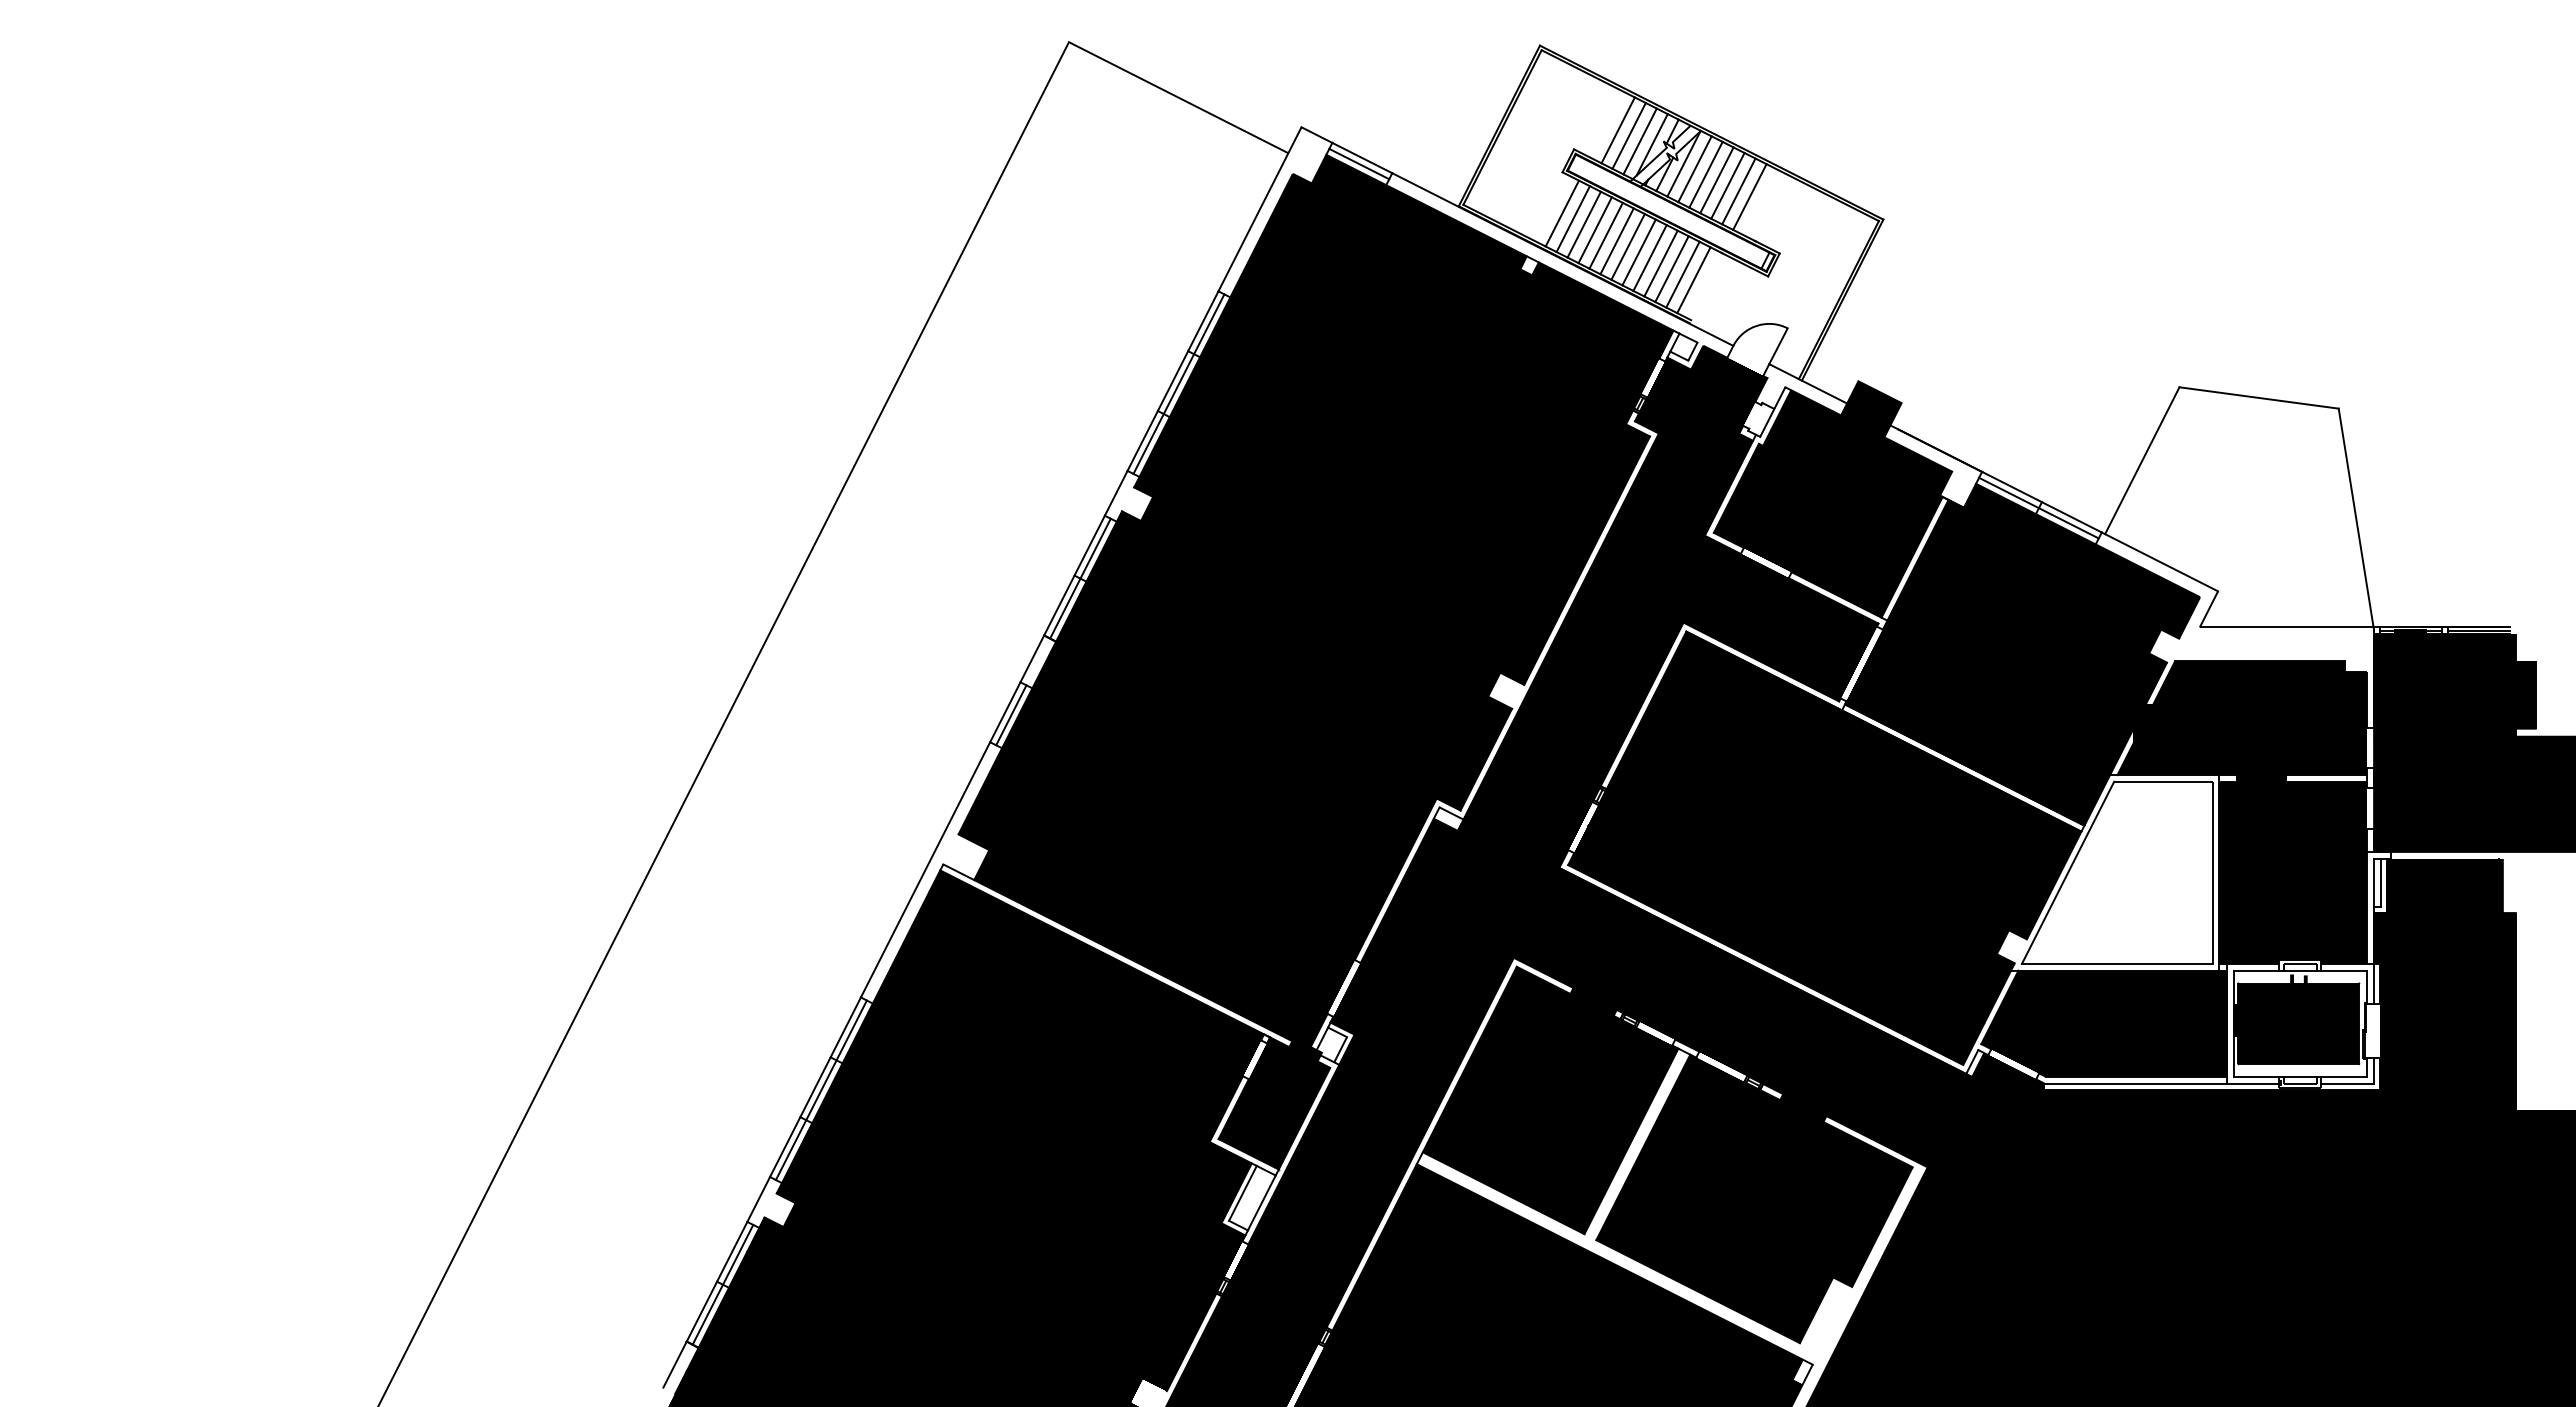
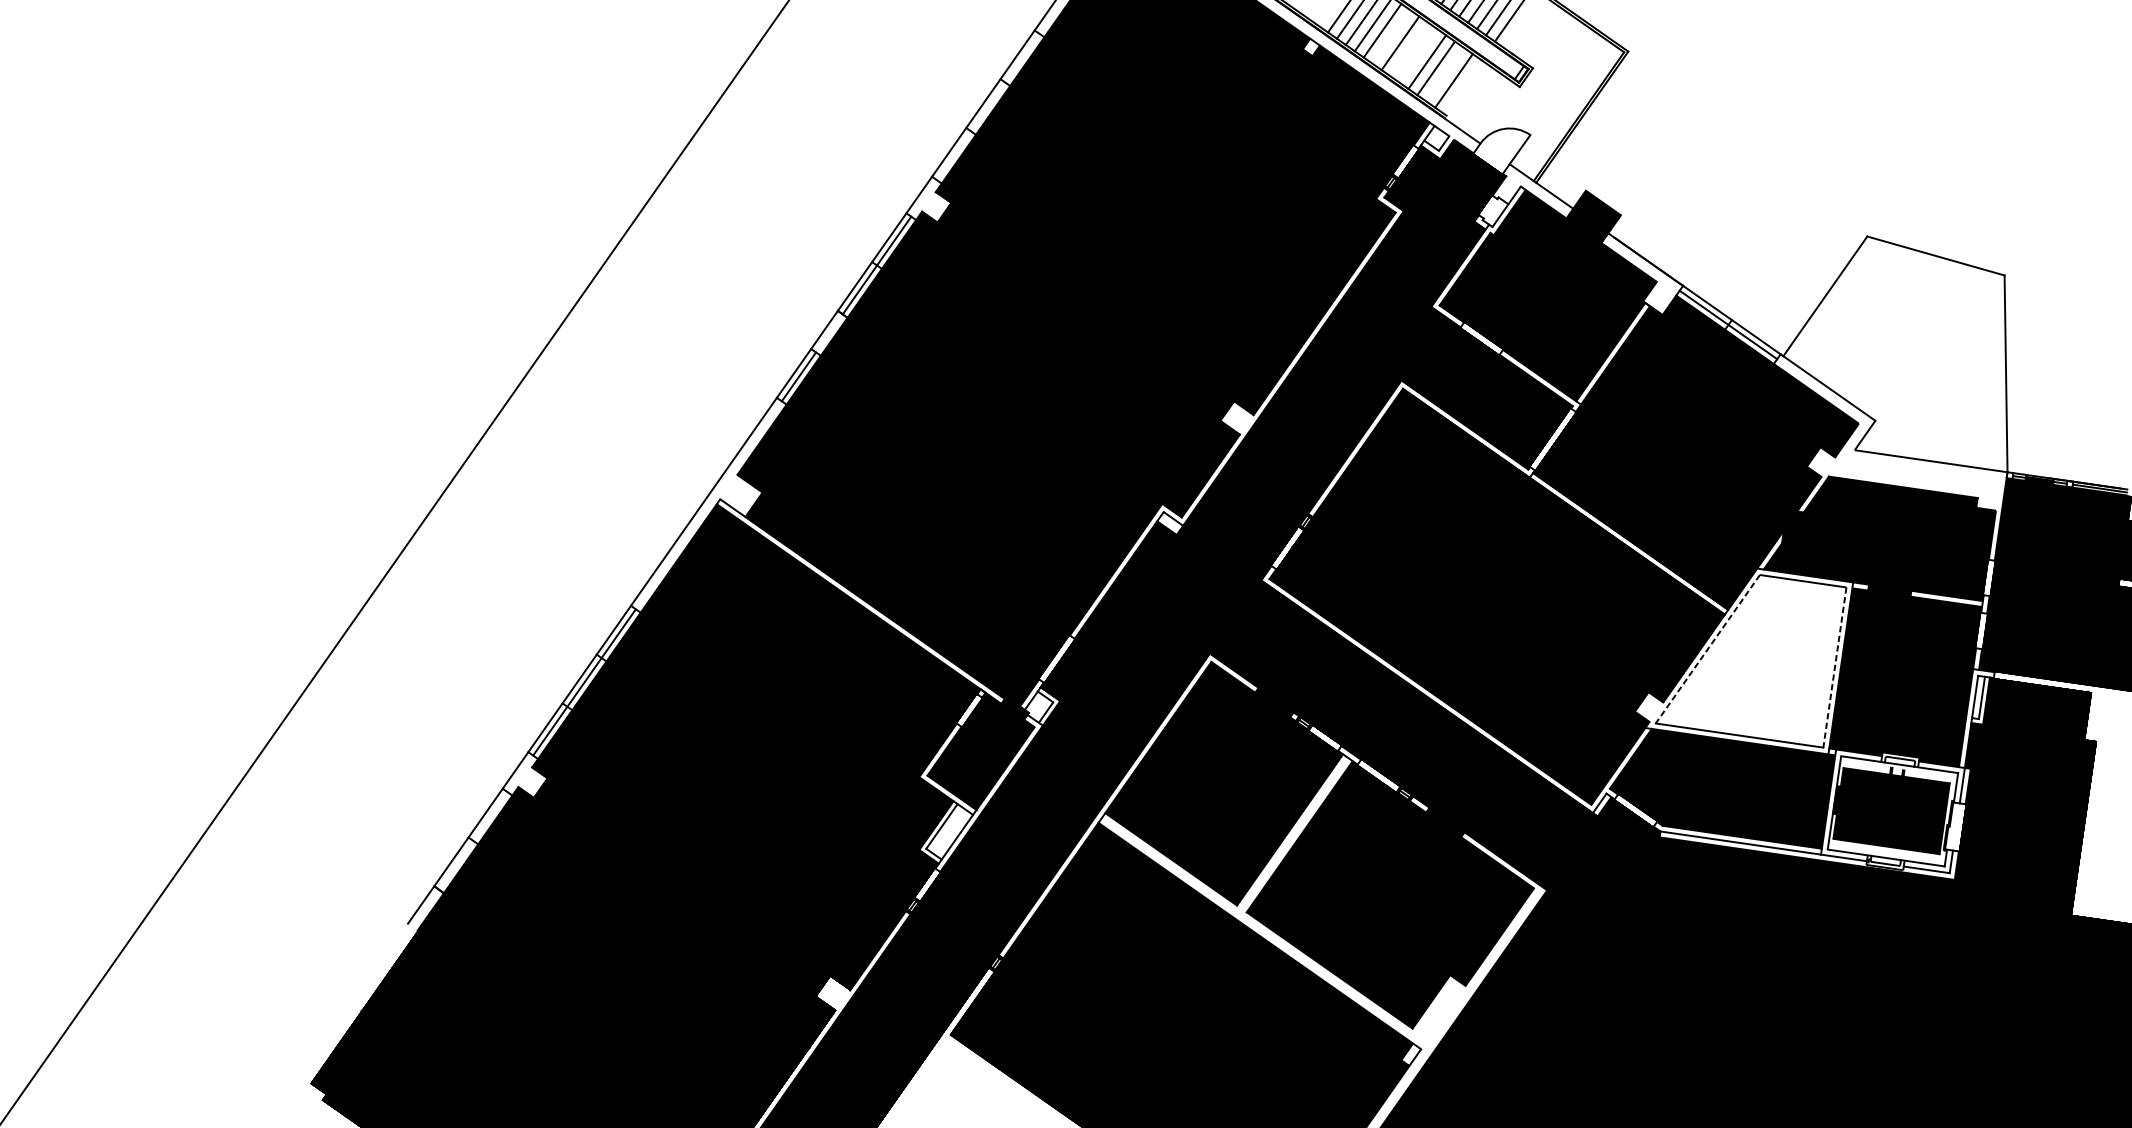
line: (1616, 241) -> (1390, 37), removed
line: (1638, 252) -> (1408, 49), removed
line: (1649, 257) -> (1417, 55), removed
line: (1682, 274) -> (1444, 74), removed
line: (1178, 383) -> (987, 106), removed
line: (2067, 873) -> (1707, 649), solid -> dashed
line: (2212, 873) -> (1834, 668), solid -> dashed
line: (722, 1284) -> (472, 840), removed

